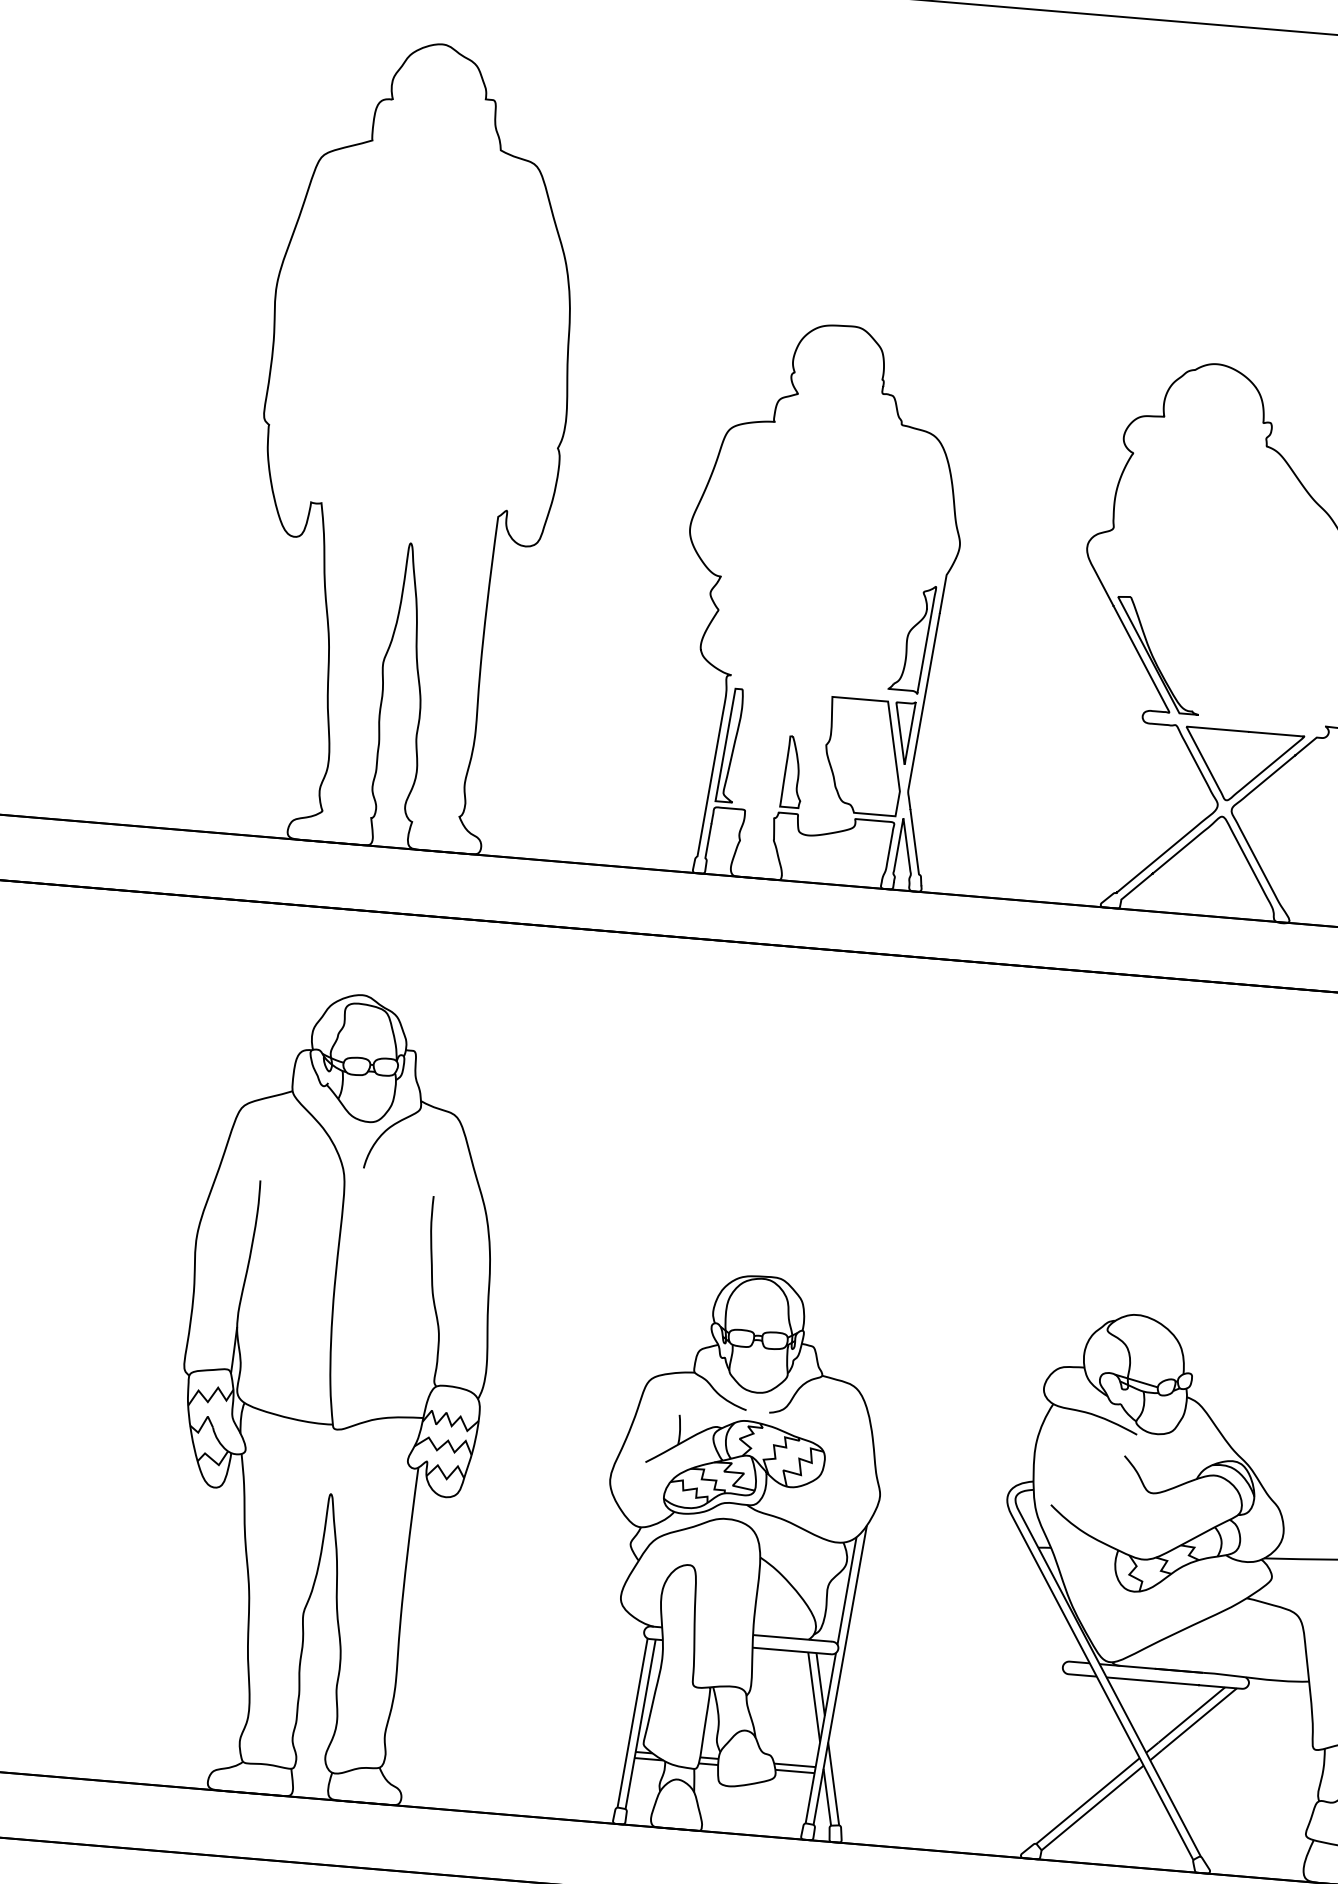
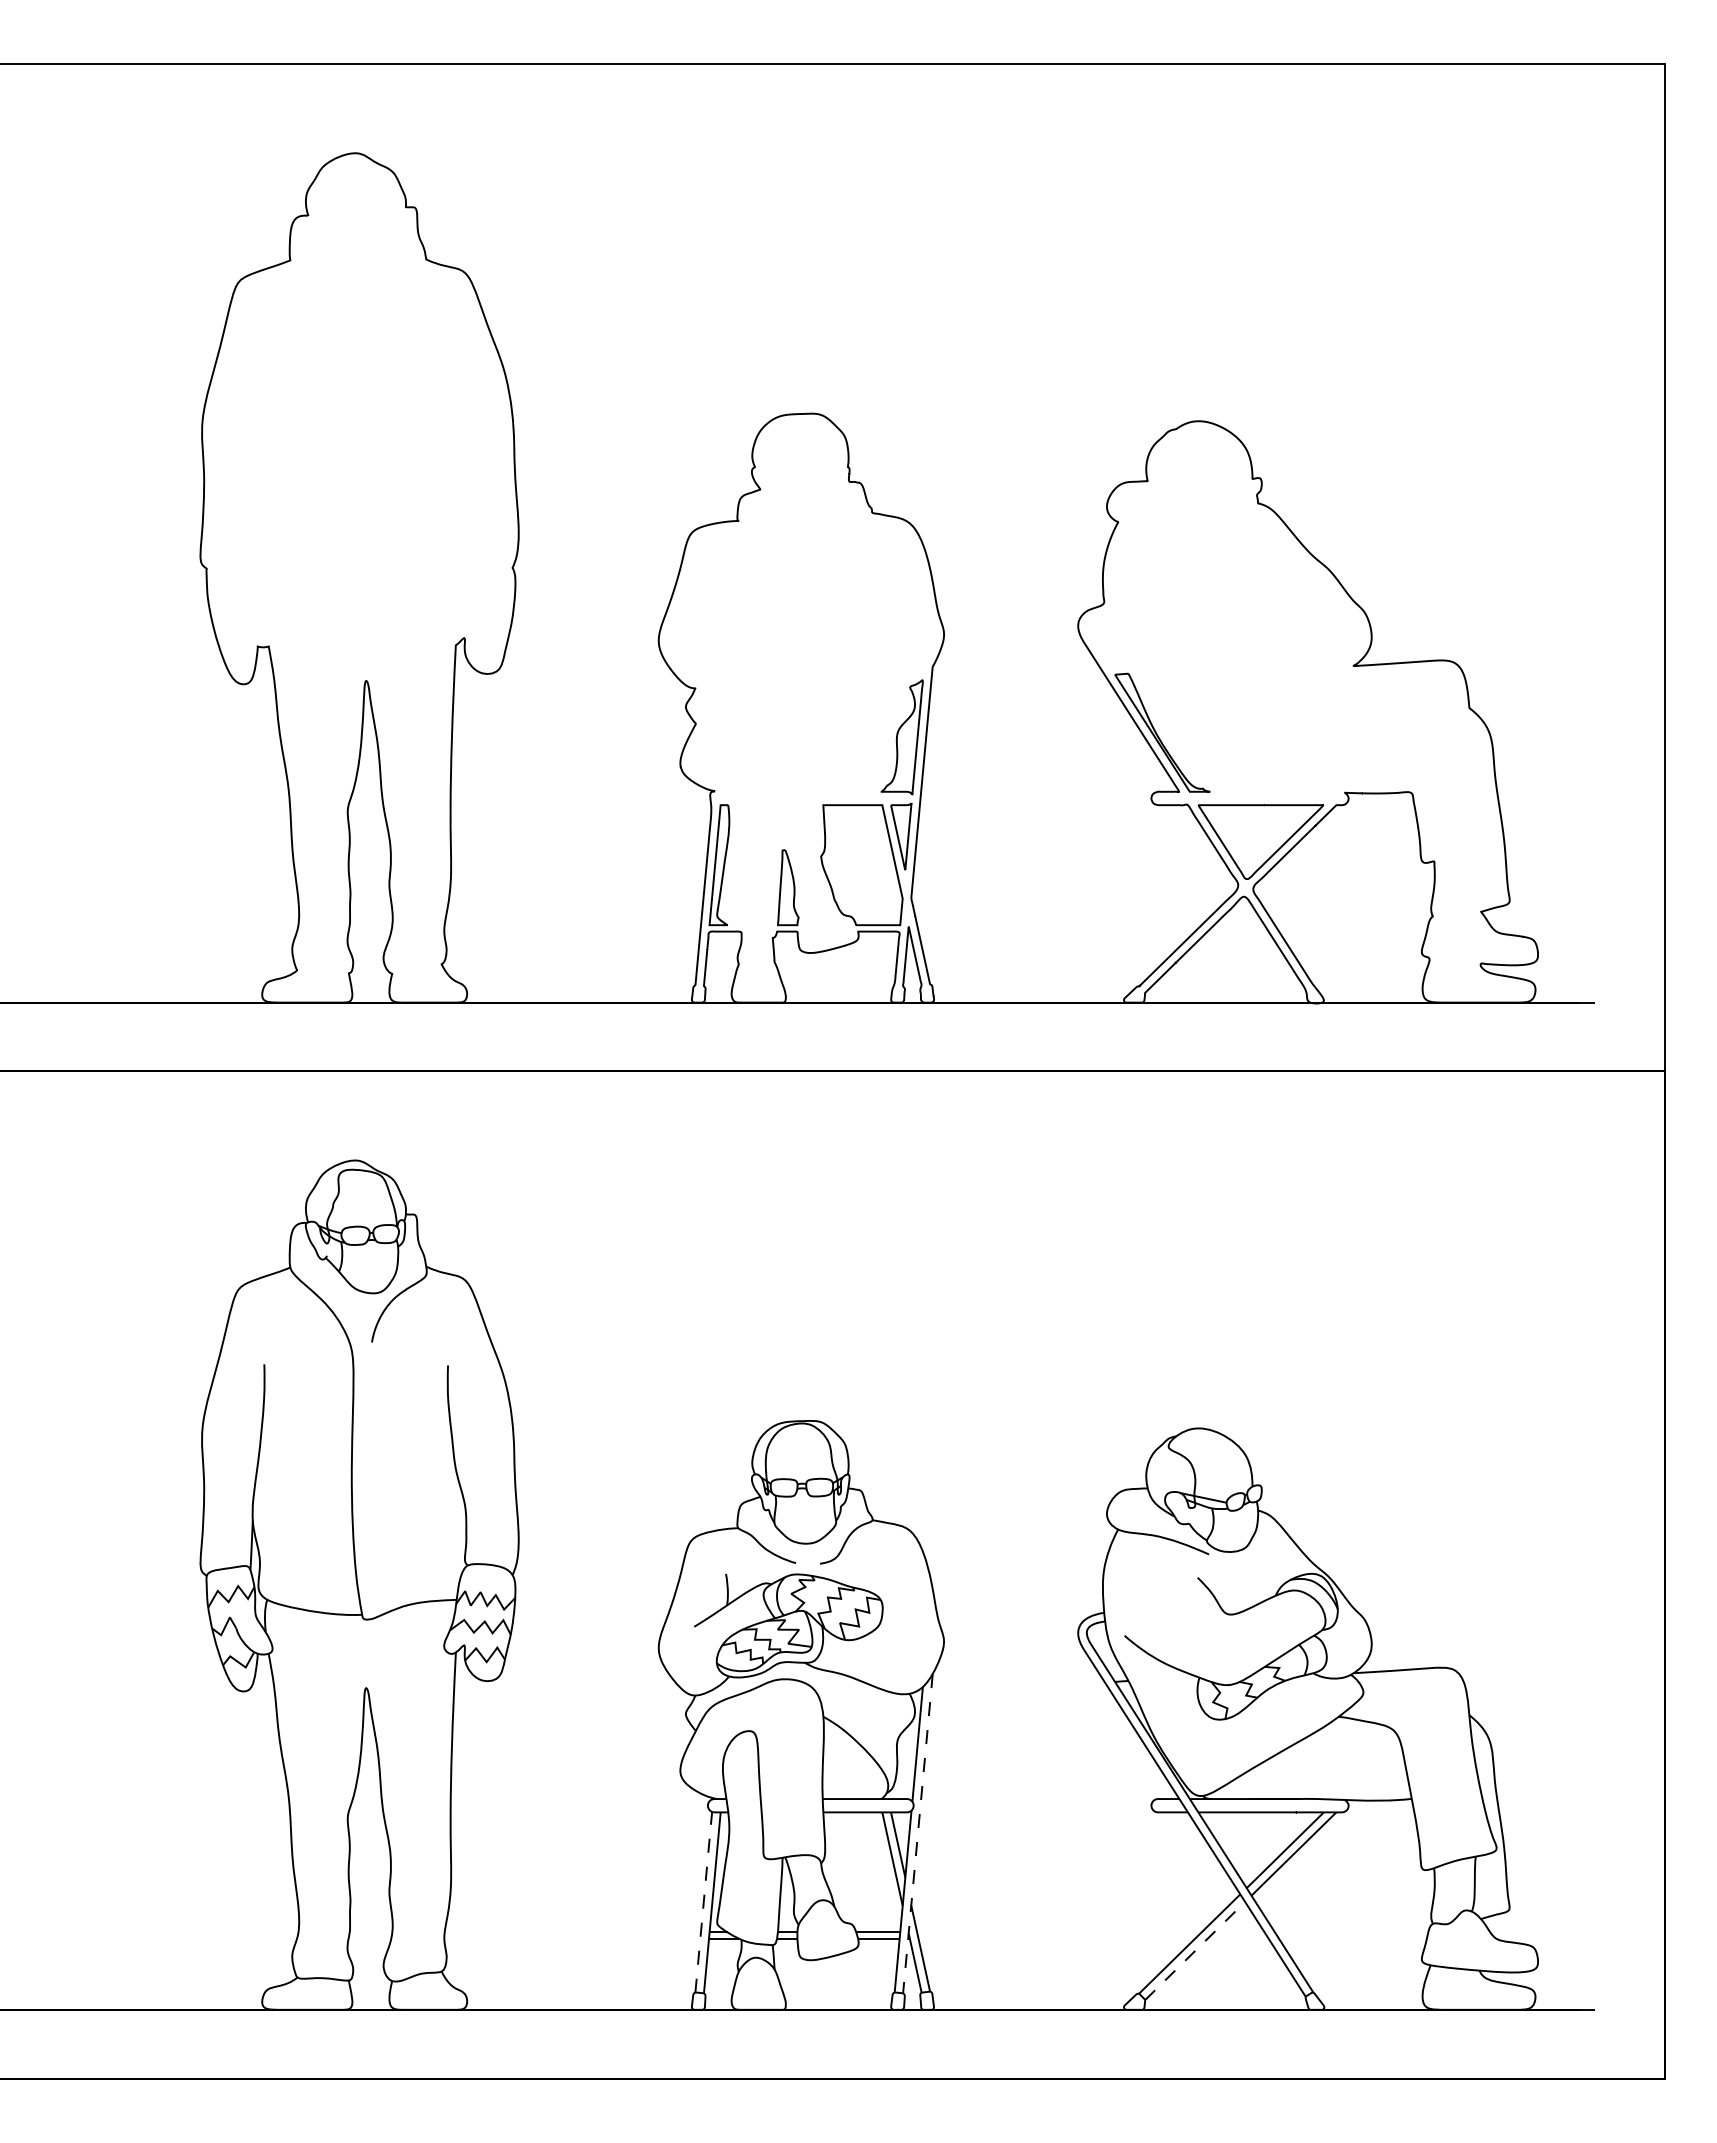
line: (839, 1676) -> (917, 1834), solid -> dashed
line: (632, 1723) -> (703, 1902), solid -> dashed
line: (1092, 1807) -> (1195, 1950), solid -> dashed

